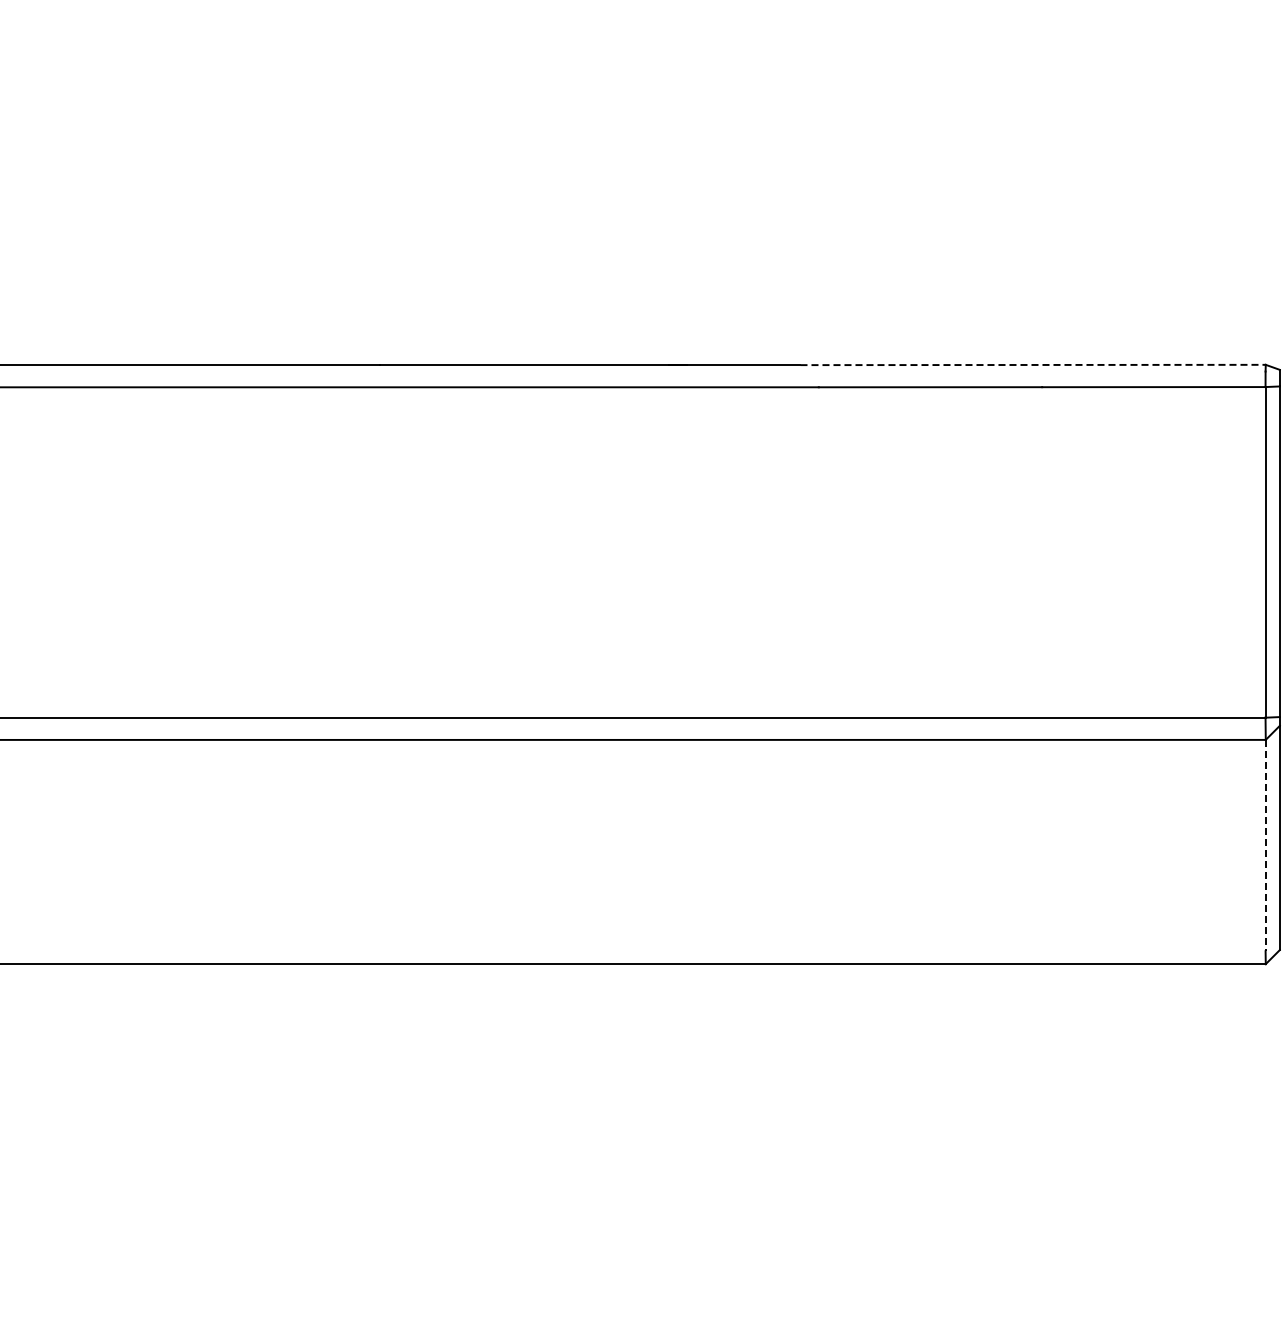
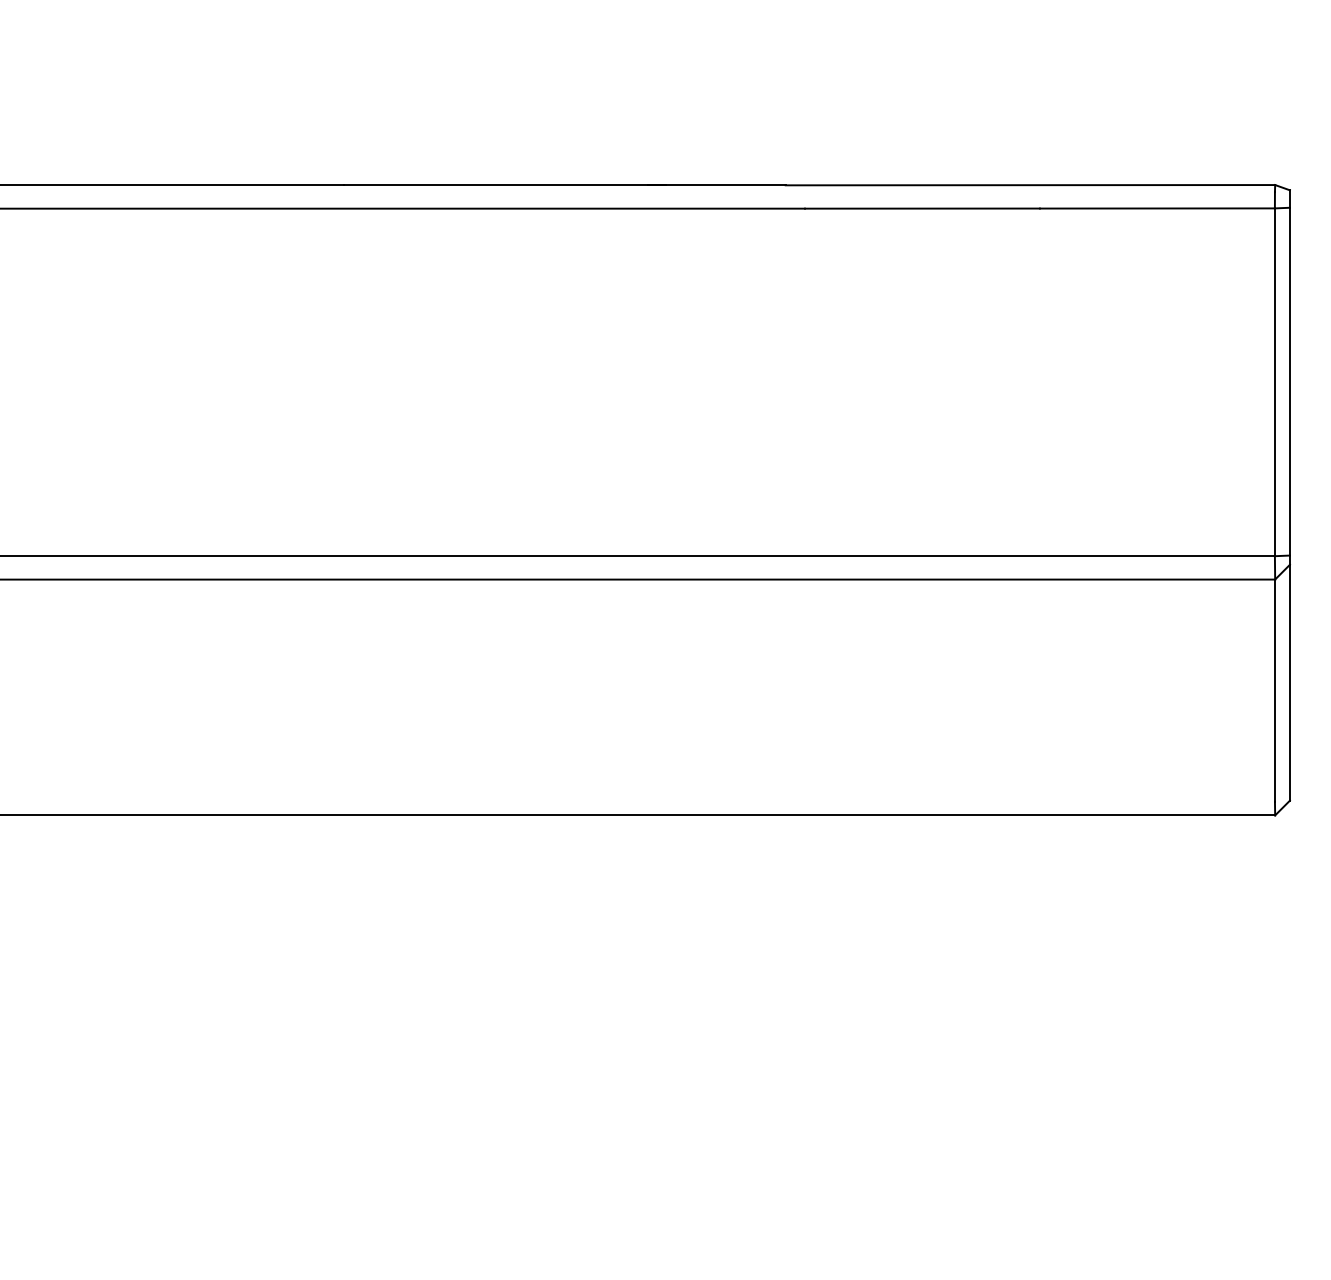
line: (1033, 364) -> (1030, 184), dashed -> solid
line: (1265, 845) -> (1274, 690), dashed -> solid

